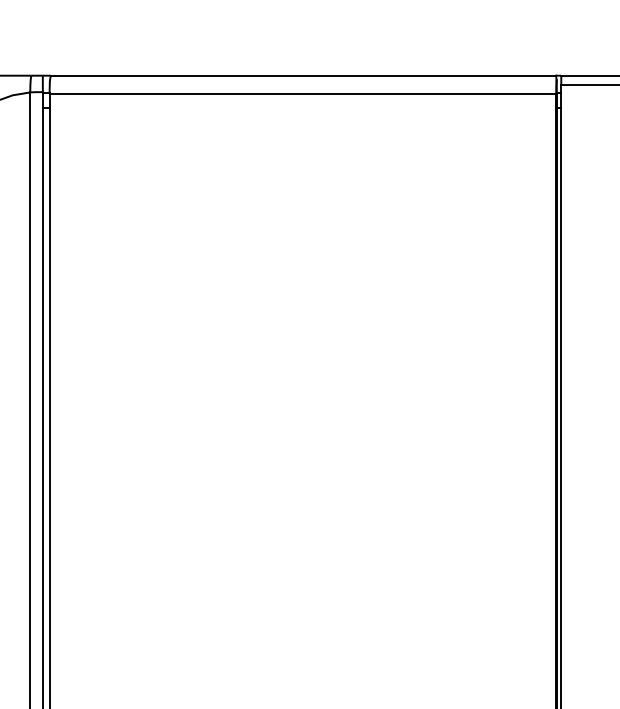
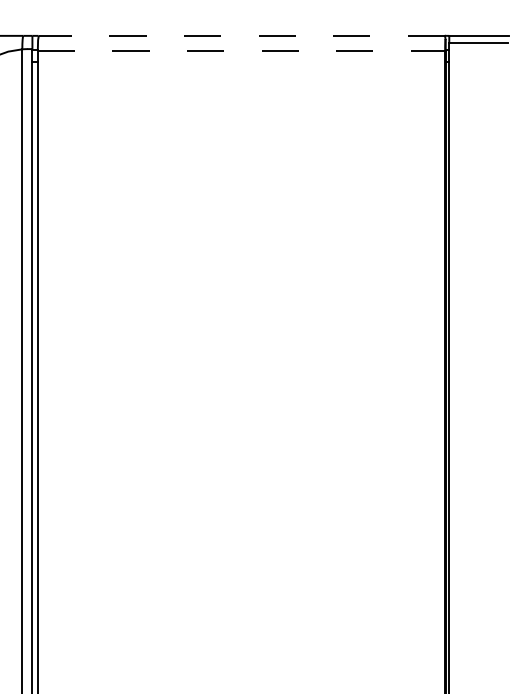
line: (302, 75) -> (241, 35), solid -> dashed
line: (302, 93) -> (241, 50), solid -> dashed

